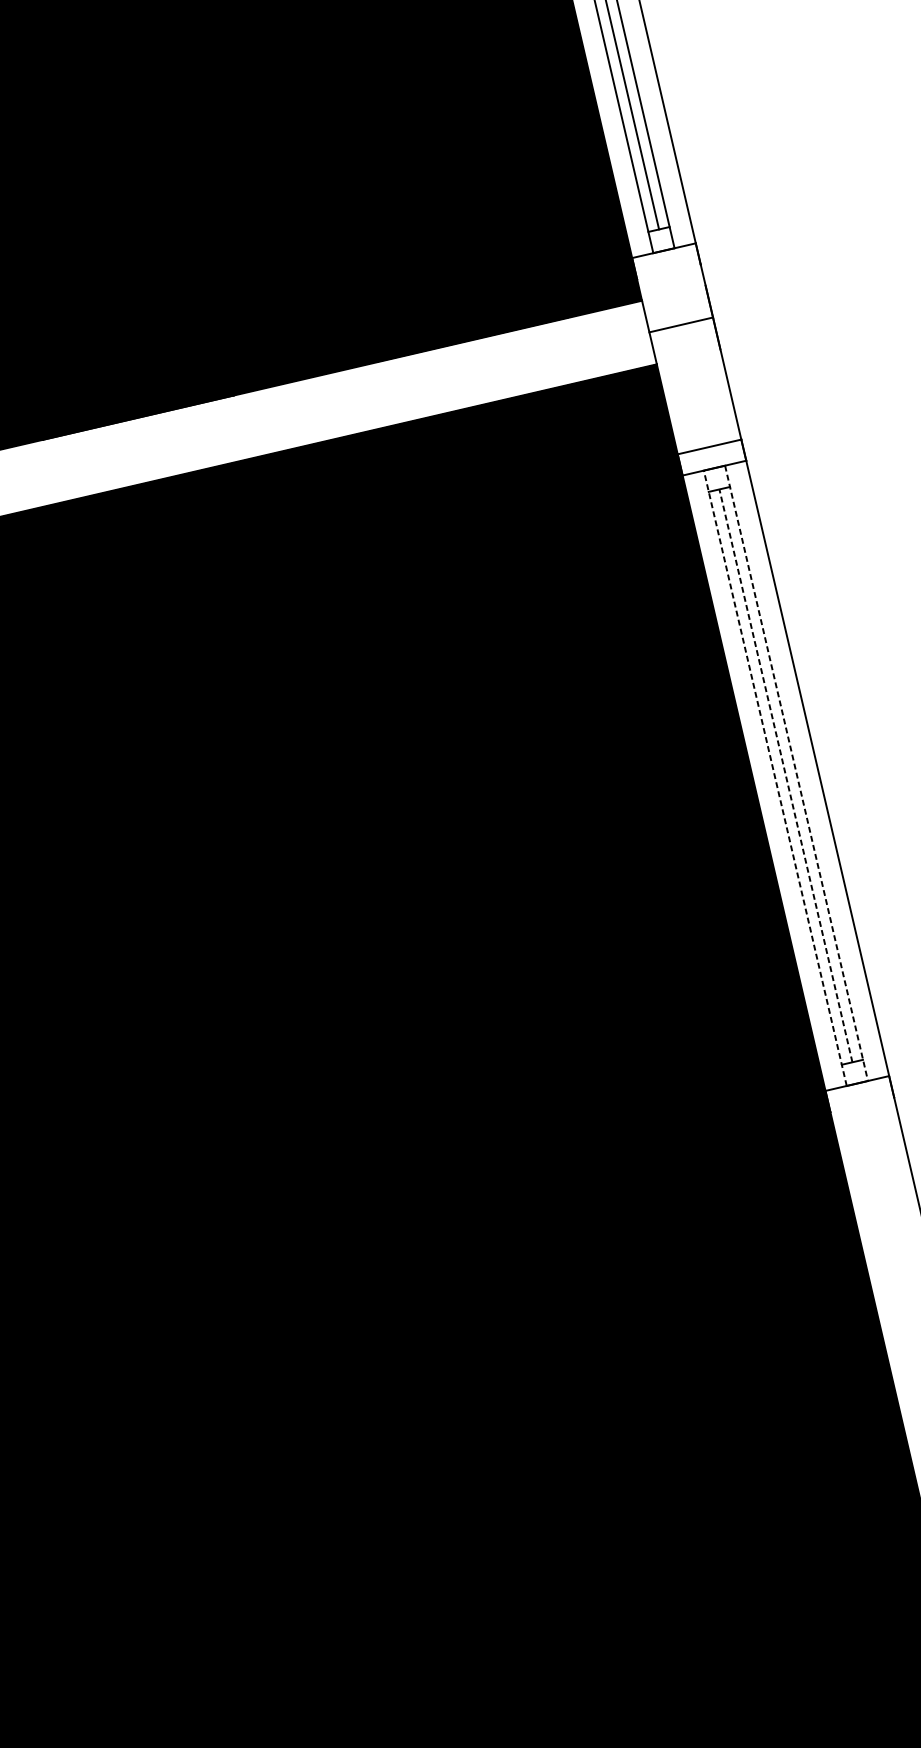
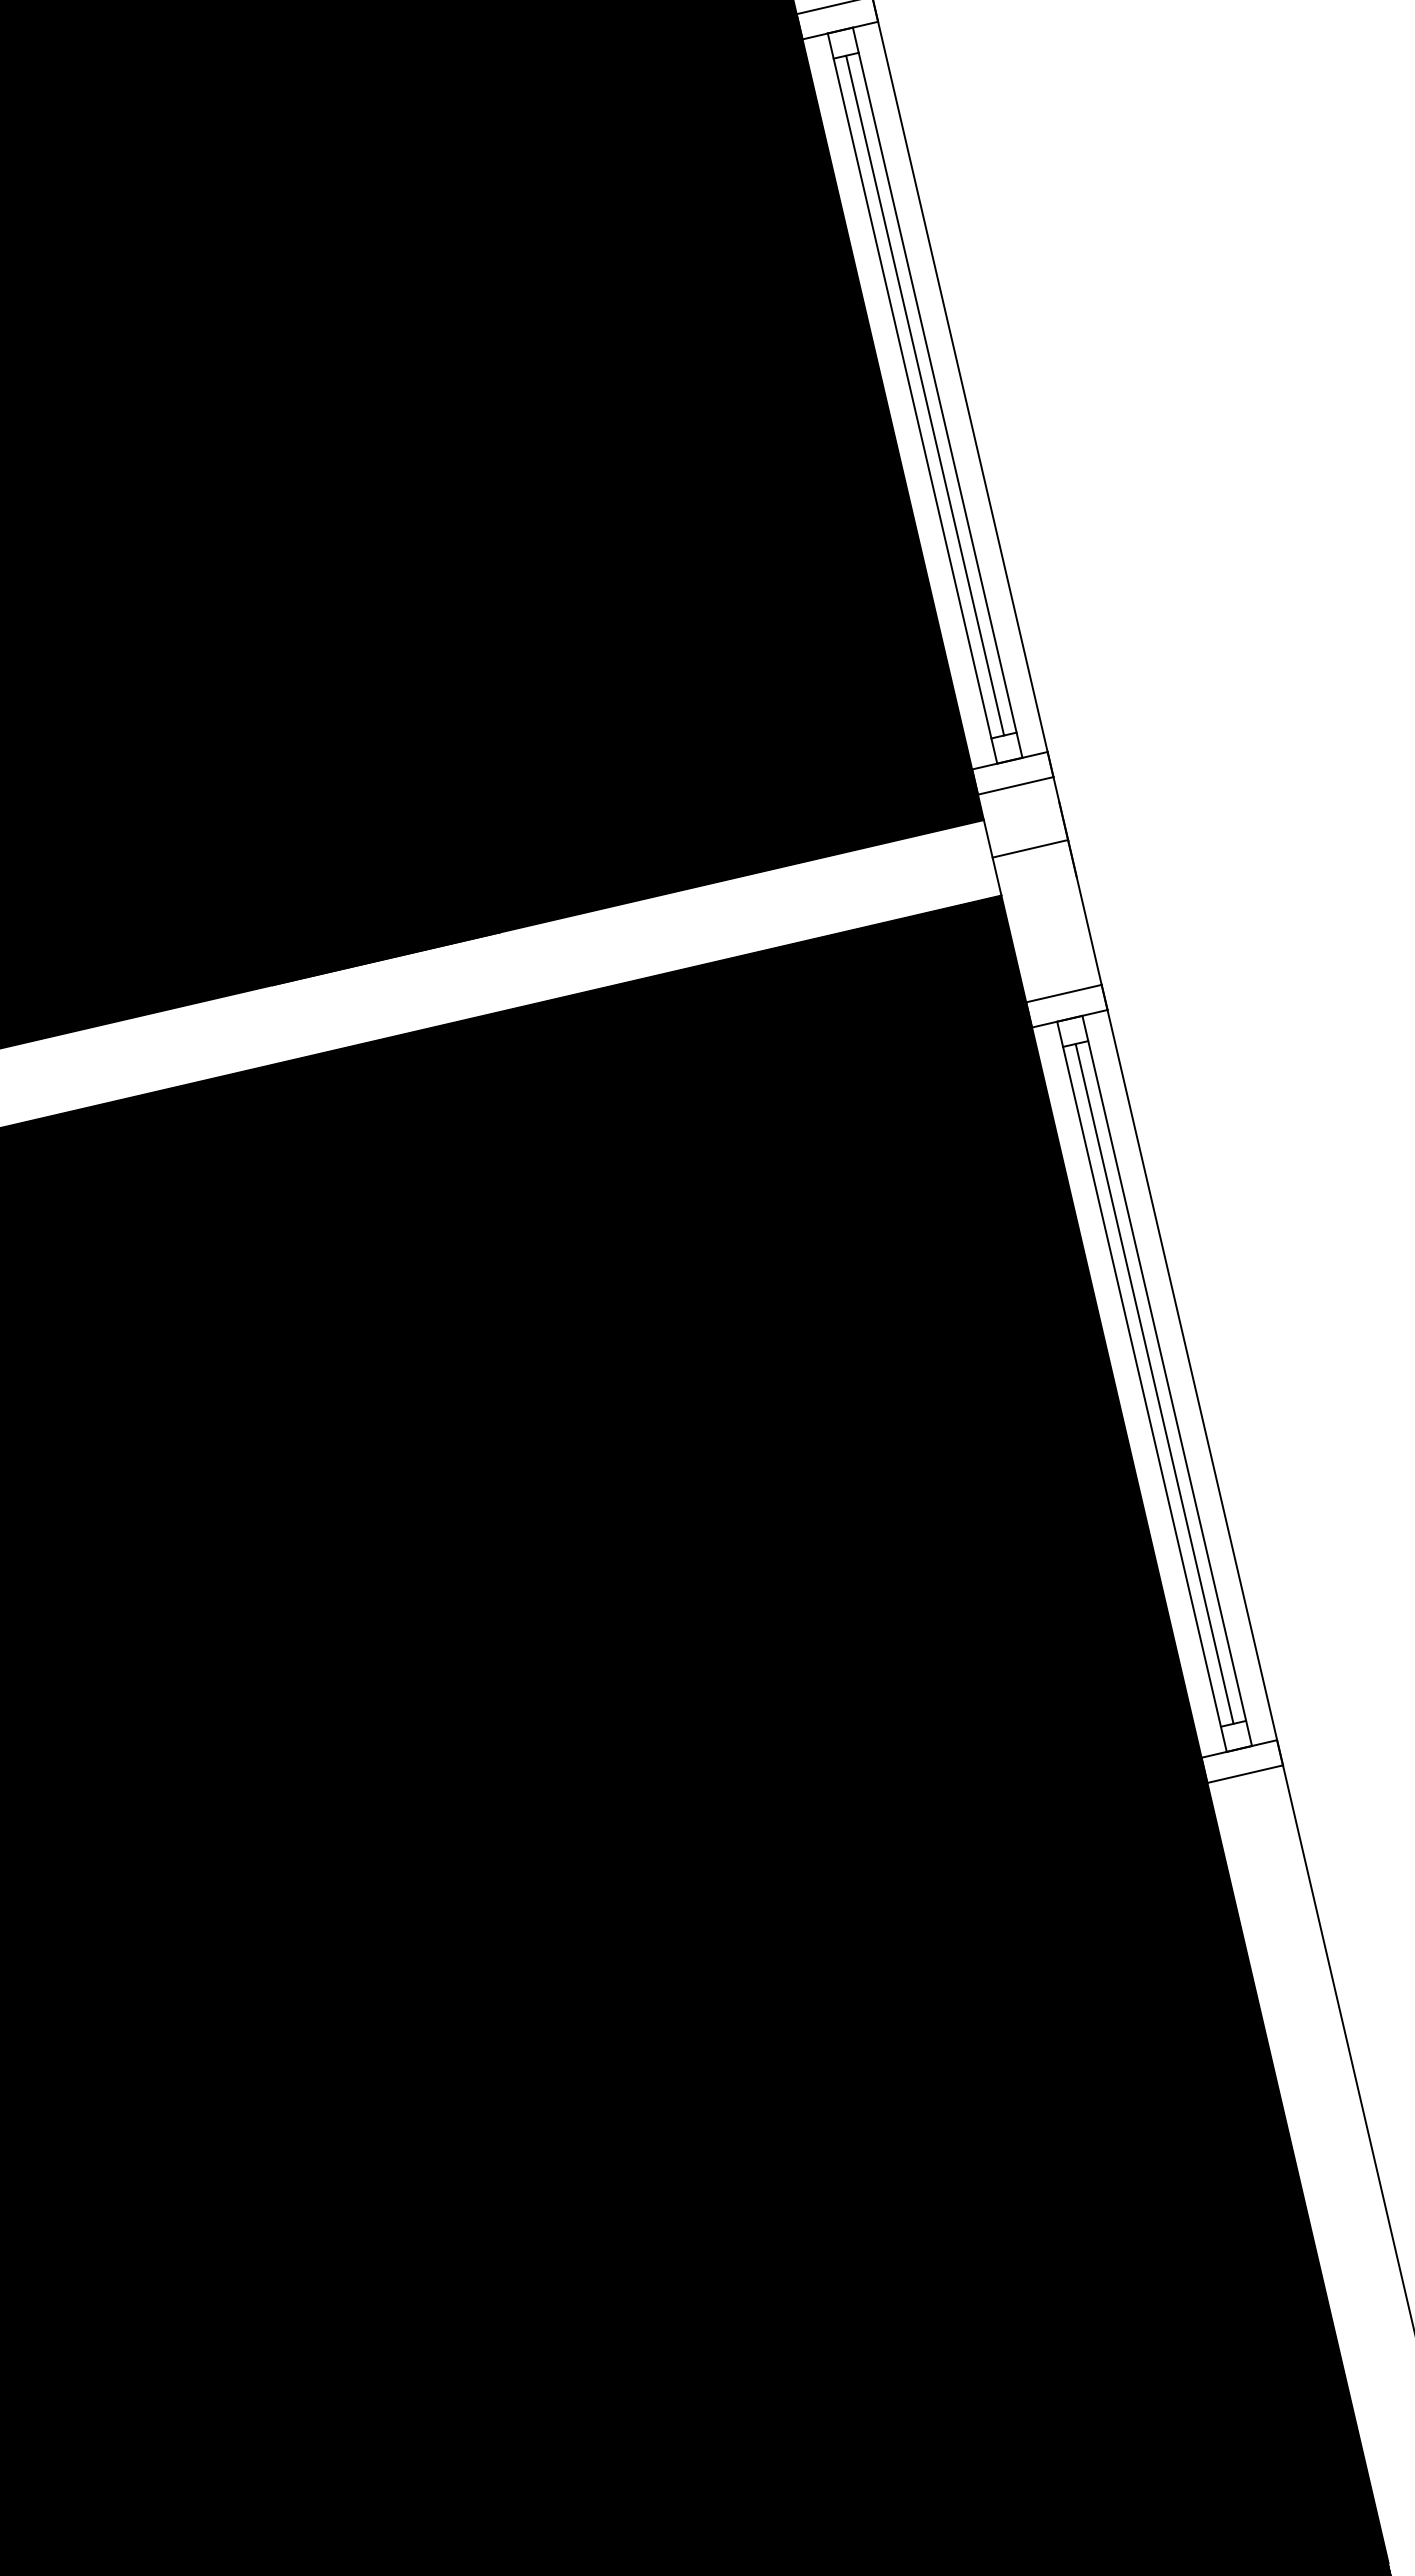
line: (668, 271) -> (1015, 785), added
line: (796, 772) -> (1167, 1380), dashed -> solid
line: (785, 775) -> (1154, 1383), dashed -> solid
line: (775, 778) -> (1142, 1386), dashed -> solid
line: (862, 1104) -> (1245, 1773), added

